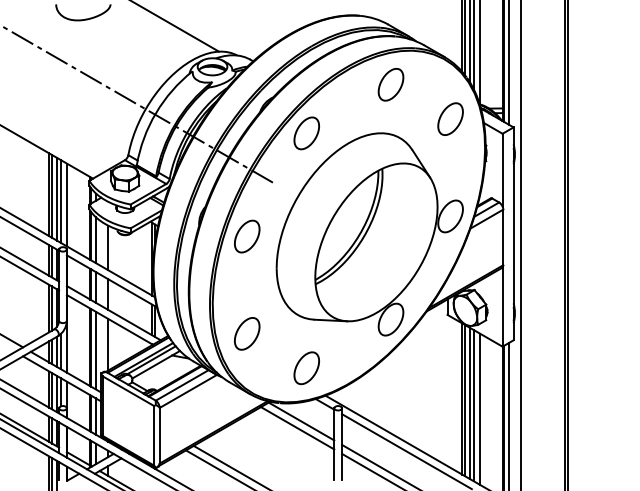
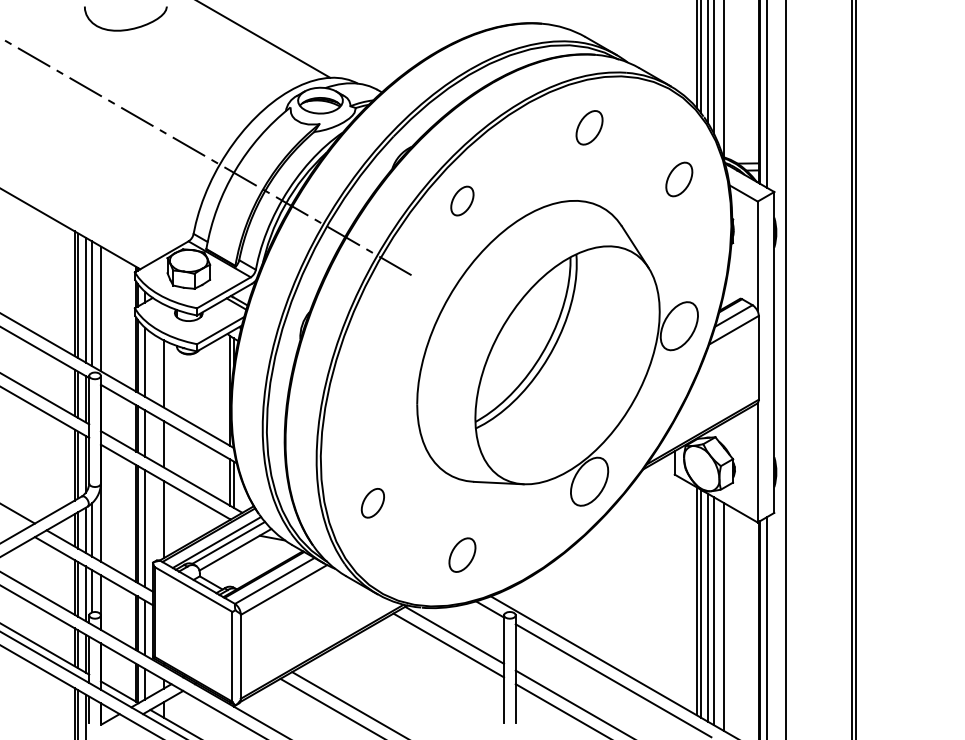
part: (390, 84) -> (588, 127), size x0.7
part: (450, 118) -> (679, 178), size x0.7
part: (306, 133) -> (462, 201), size x0.6
part: (247, 236) -> (373, 356), removed
part: (247, 333) -> (373, 502), size x0.6
part: (306, 368) -> (462, 555), size x0.7

